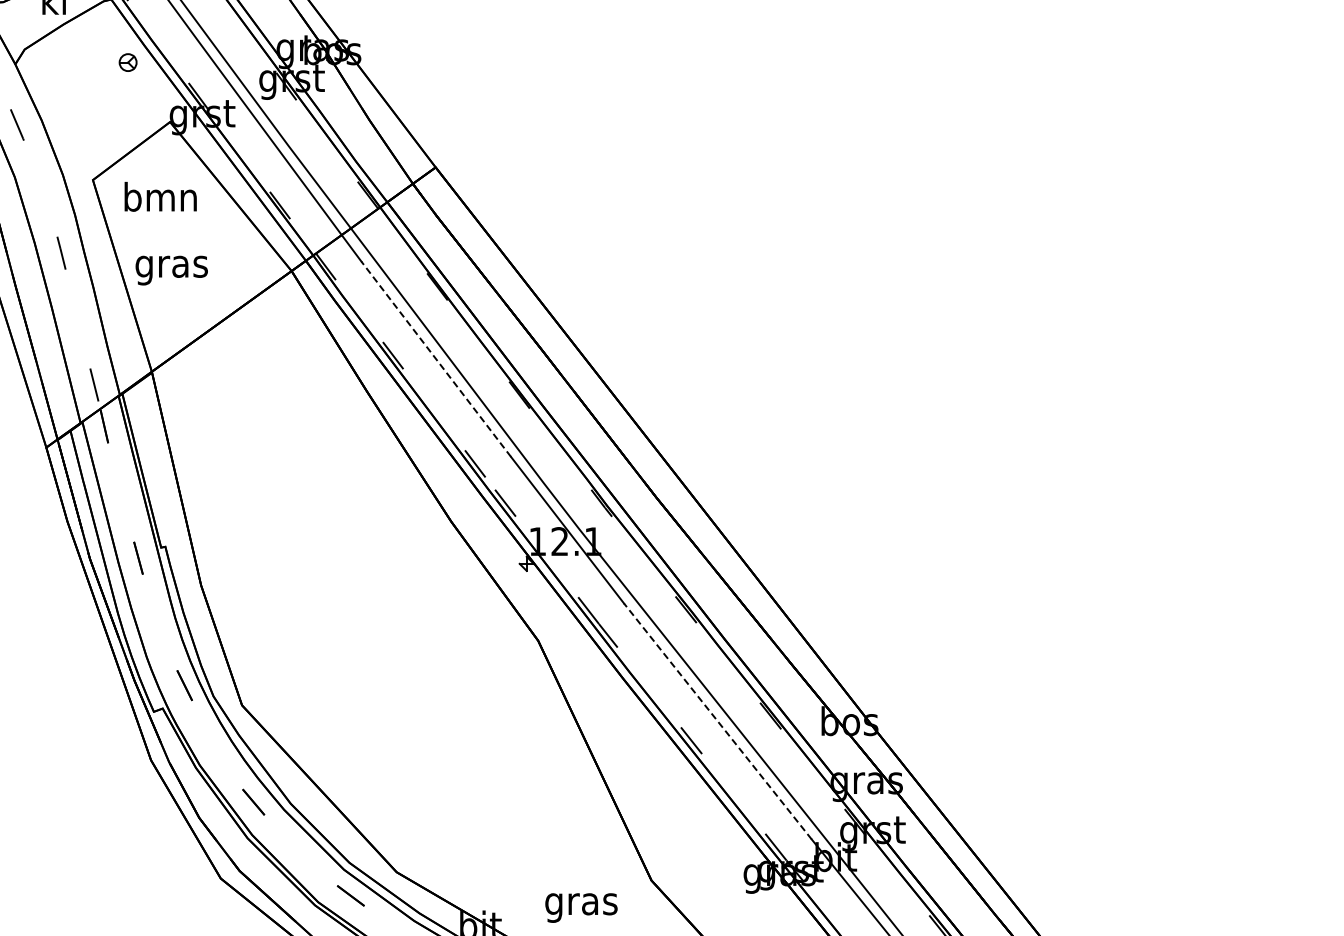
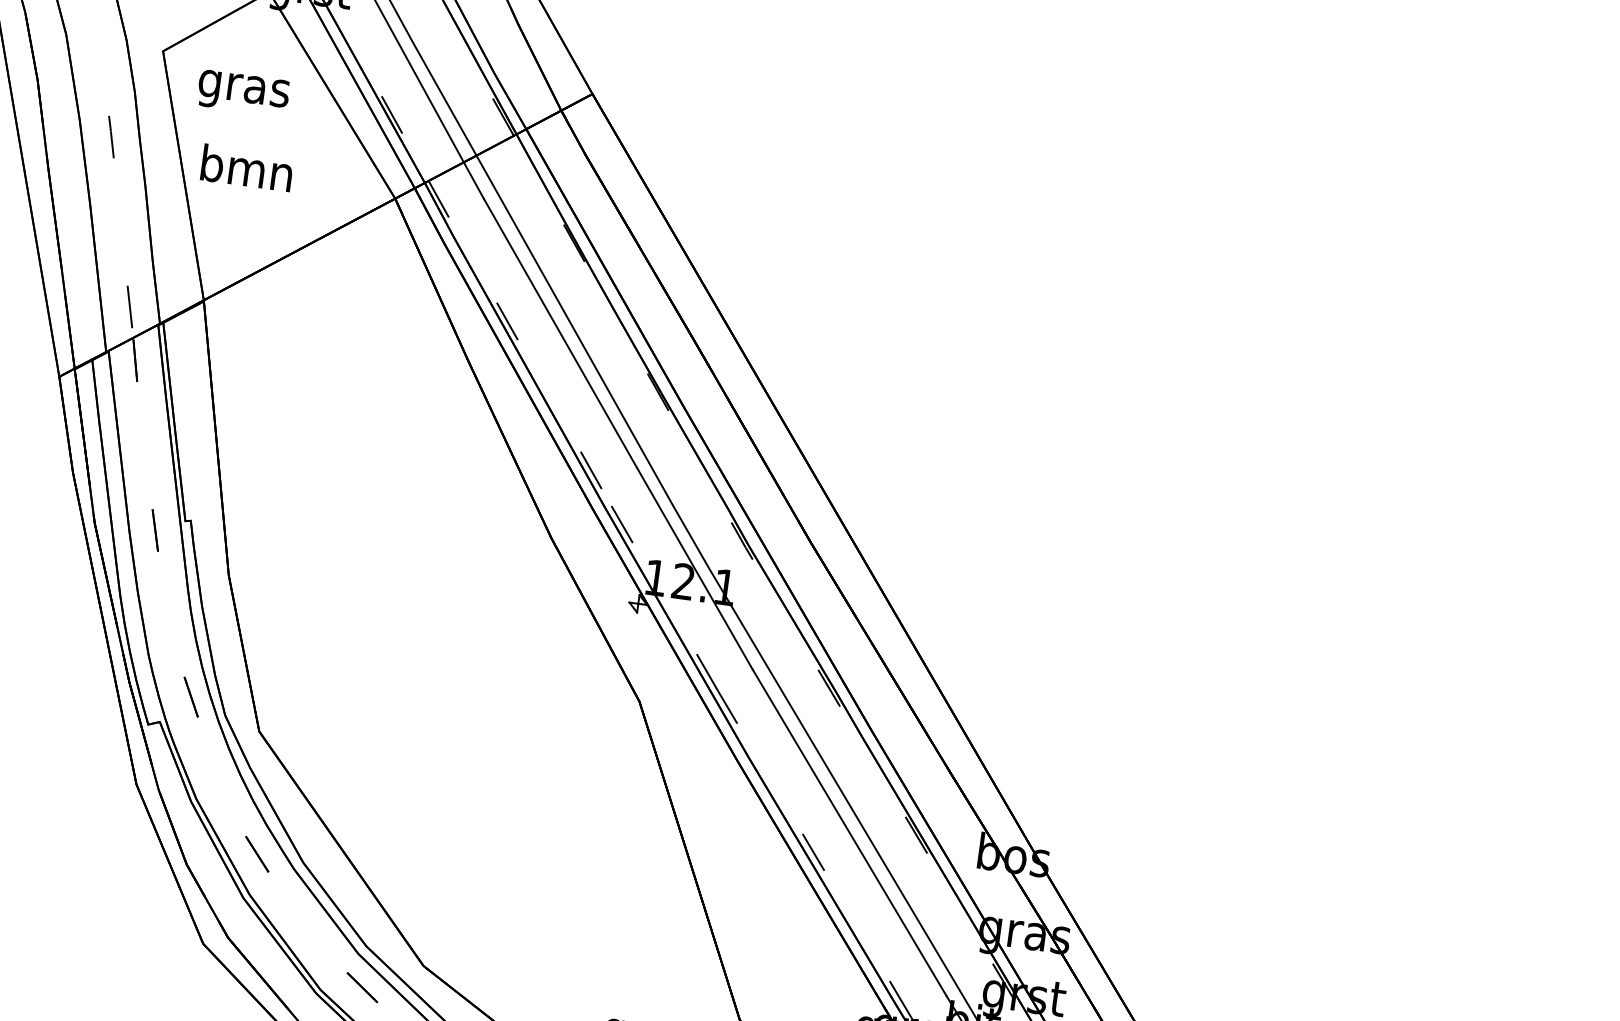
text: (160, 200) -> (243, 88), bmn -> gras
text: (171, 266) -> (246, 172), gras -> bmn
line: (436, 359) -> (560, 333), dashed -> solid
line: (717, 721) -> (849, 832), dashed -> solid

